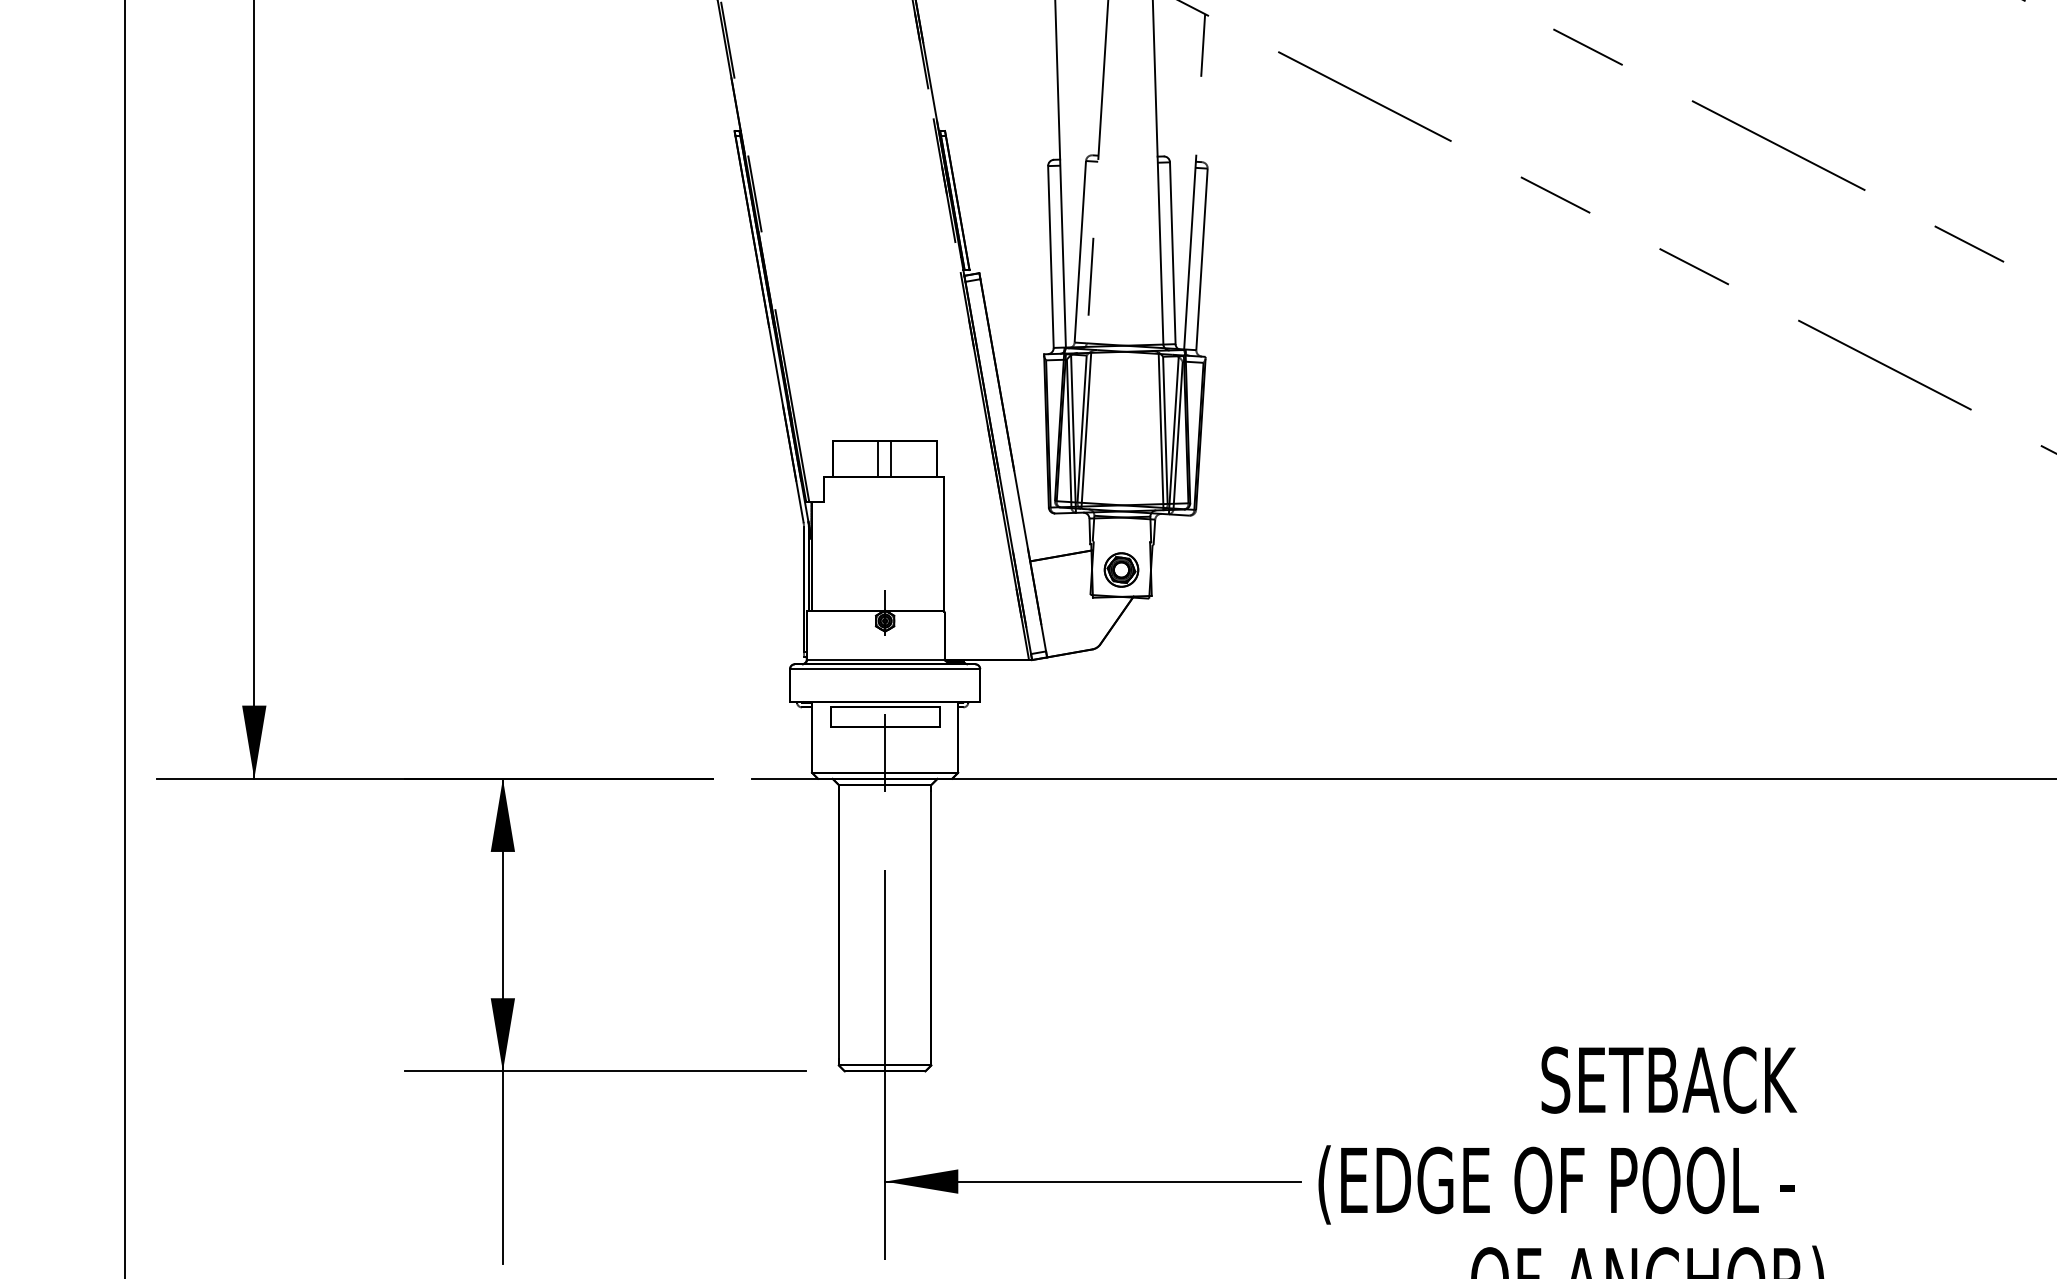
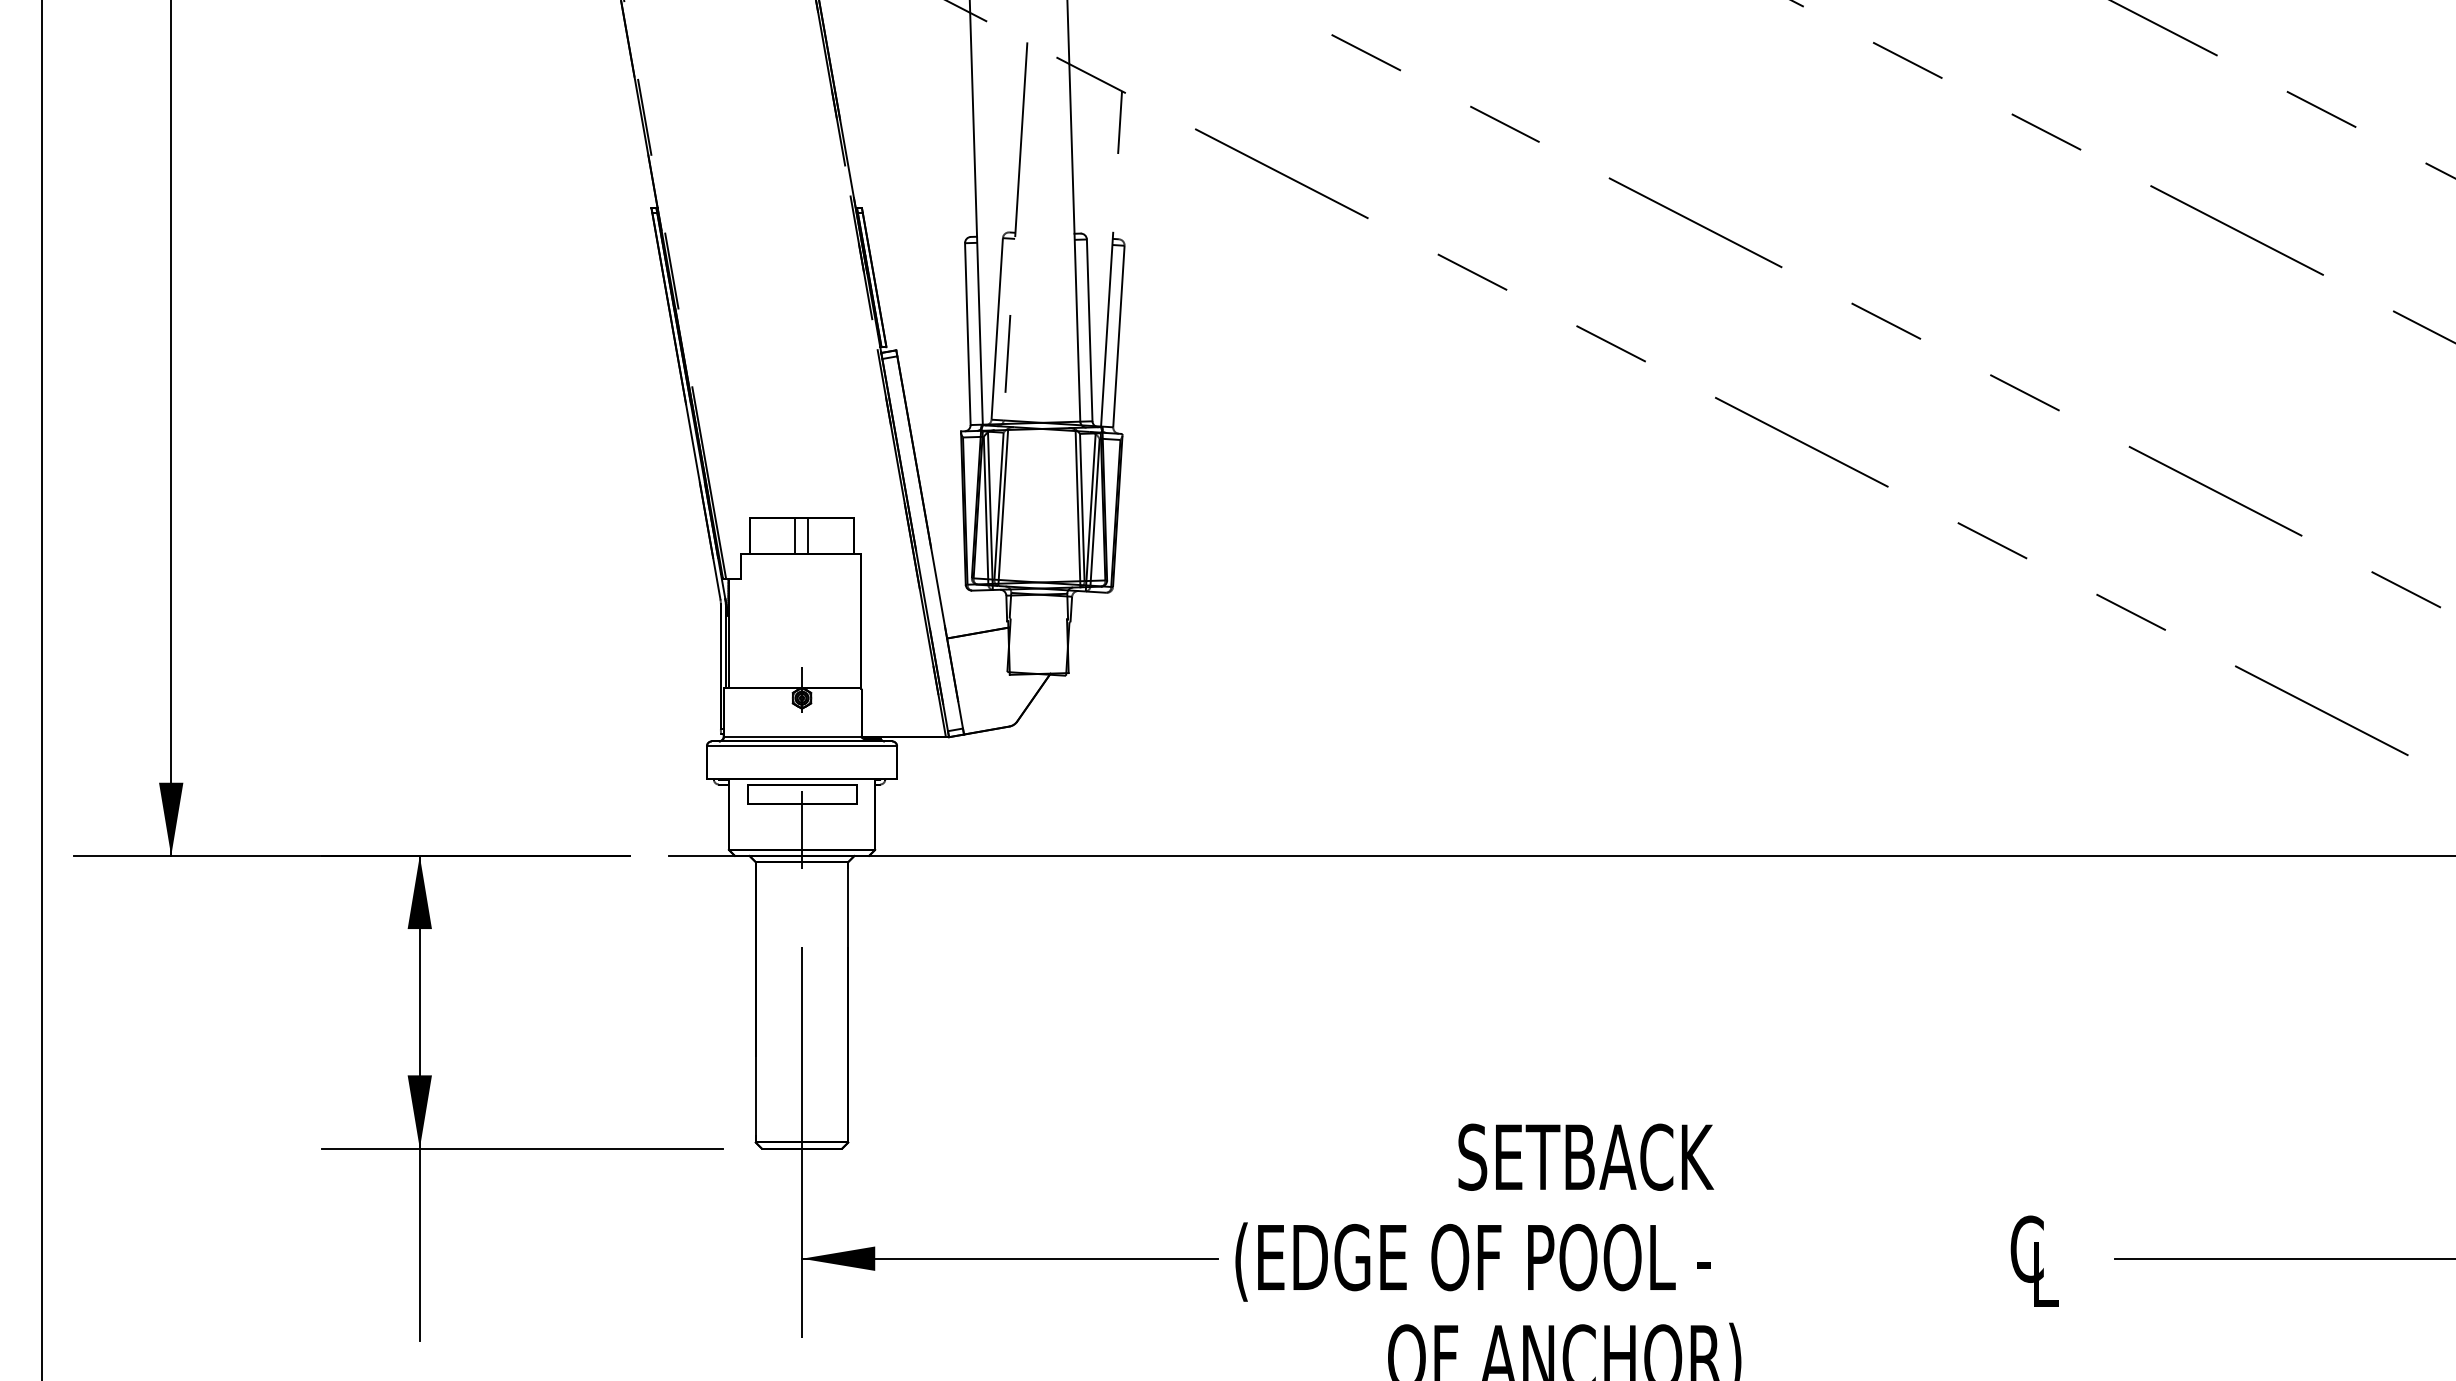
part: (1121, 569) -> (1038, 646), removed

